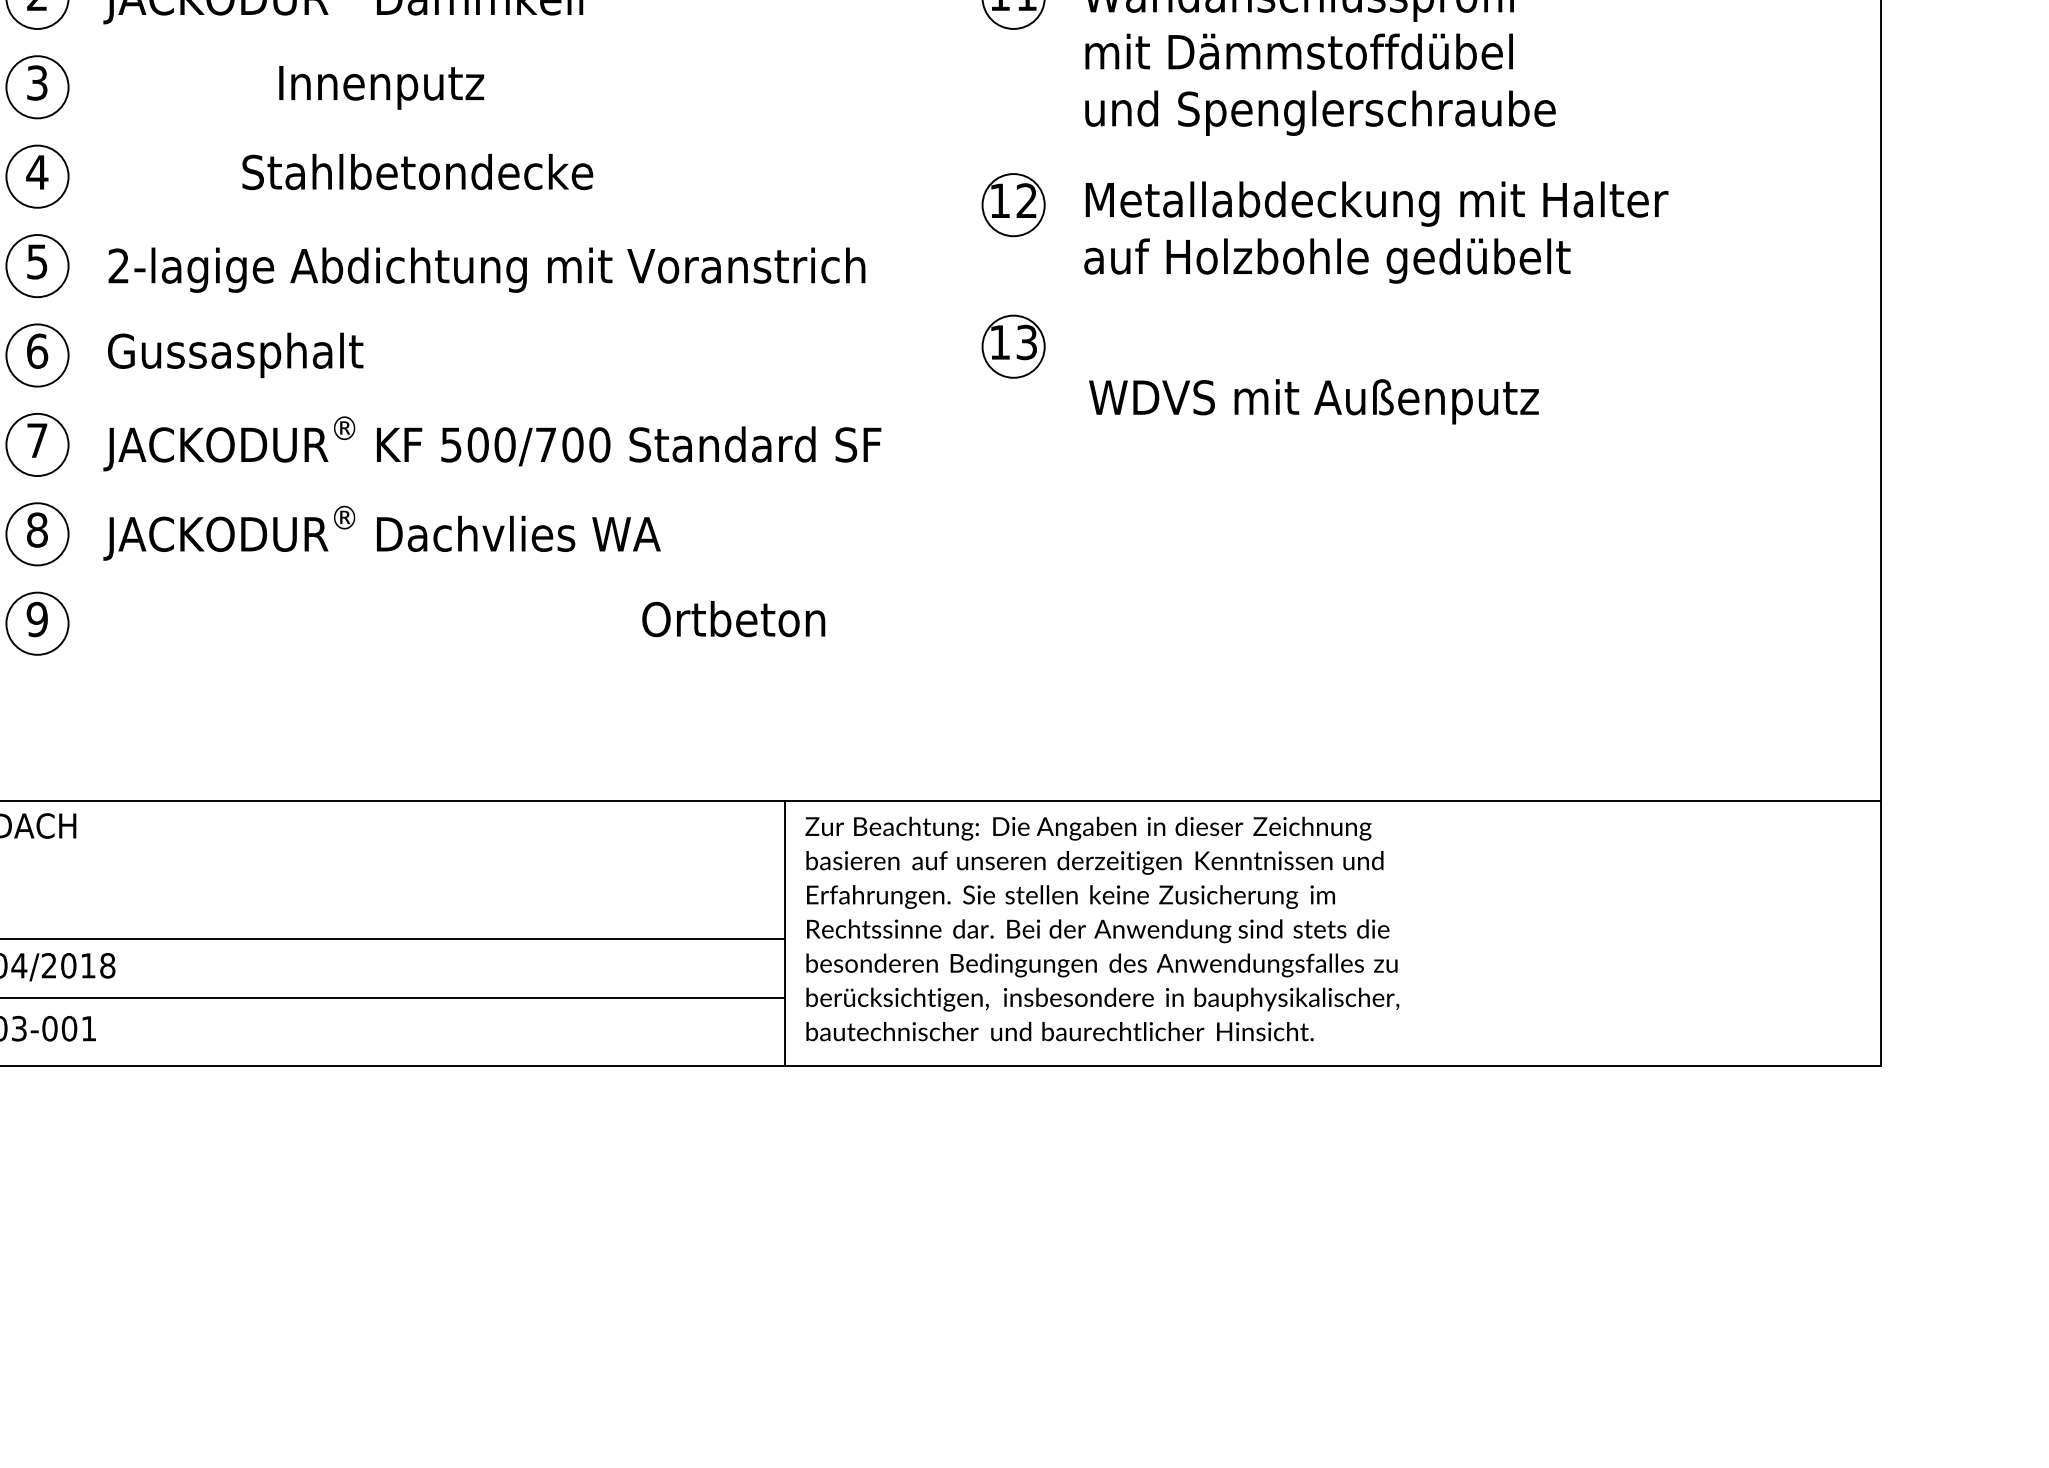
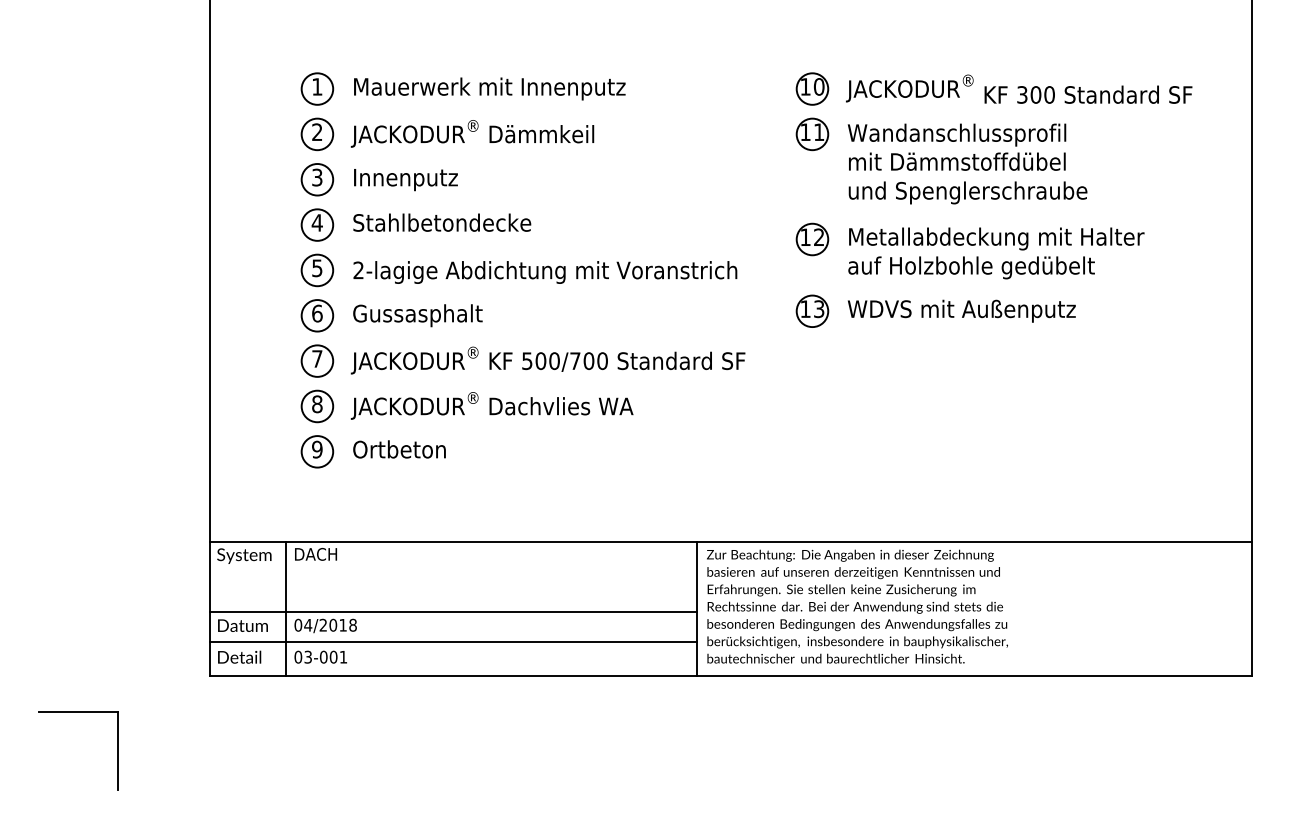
text: (380, 88) -> (405, 180), moved
text: (418, 171) -> (442, 222), moved
text: (1313, 400) -> (961, 310), moved
text: (733, 619) -> (399, 449), moved

